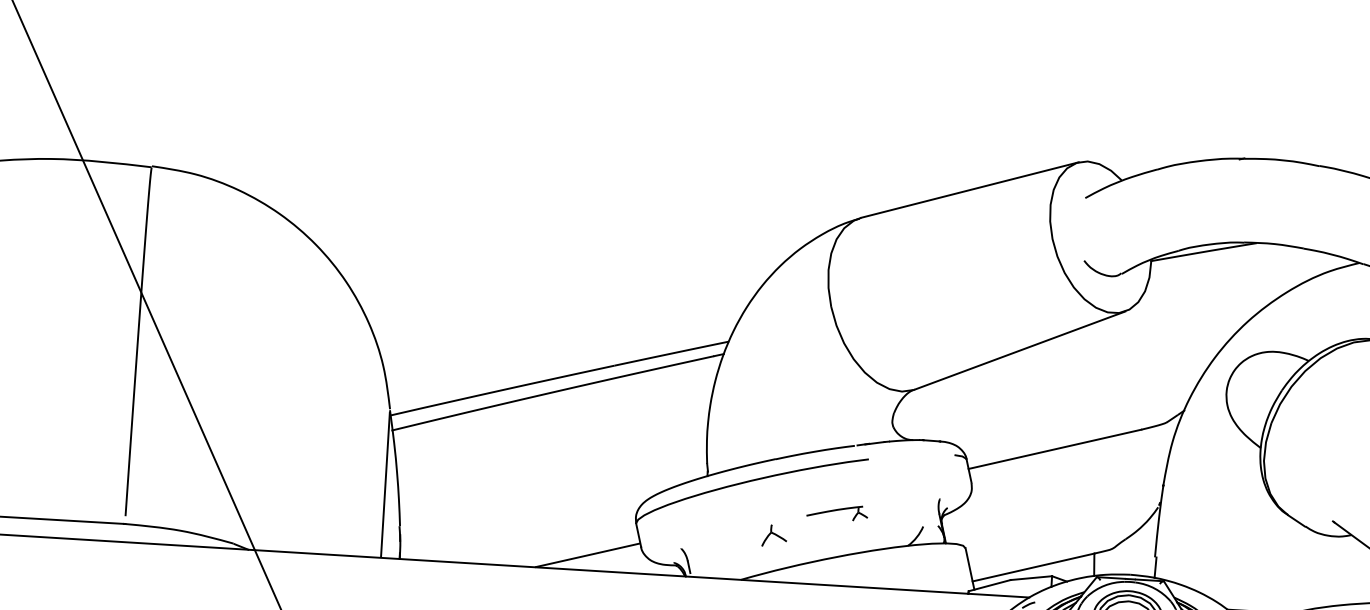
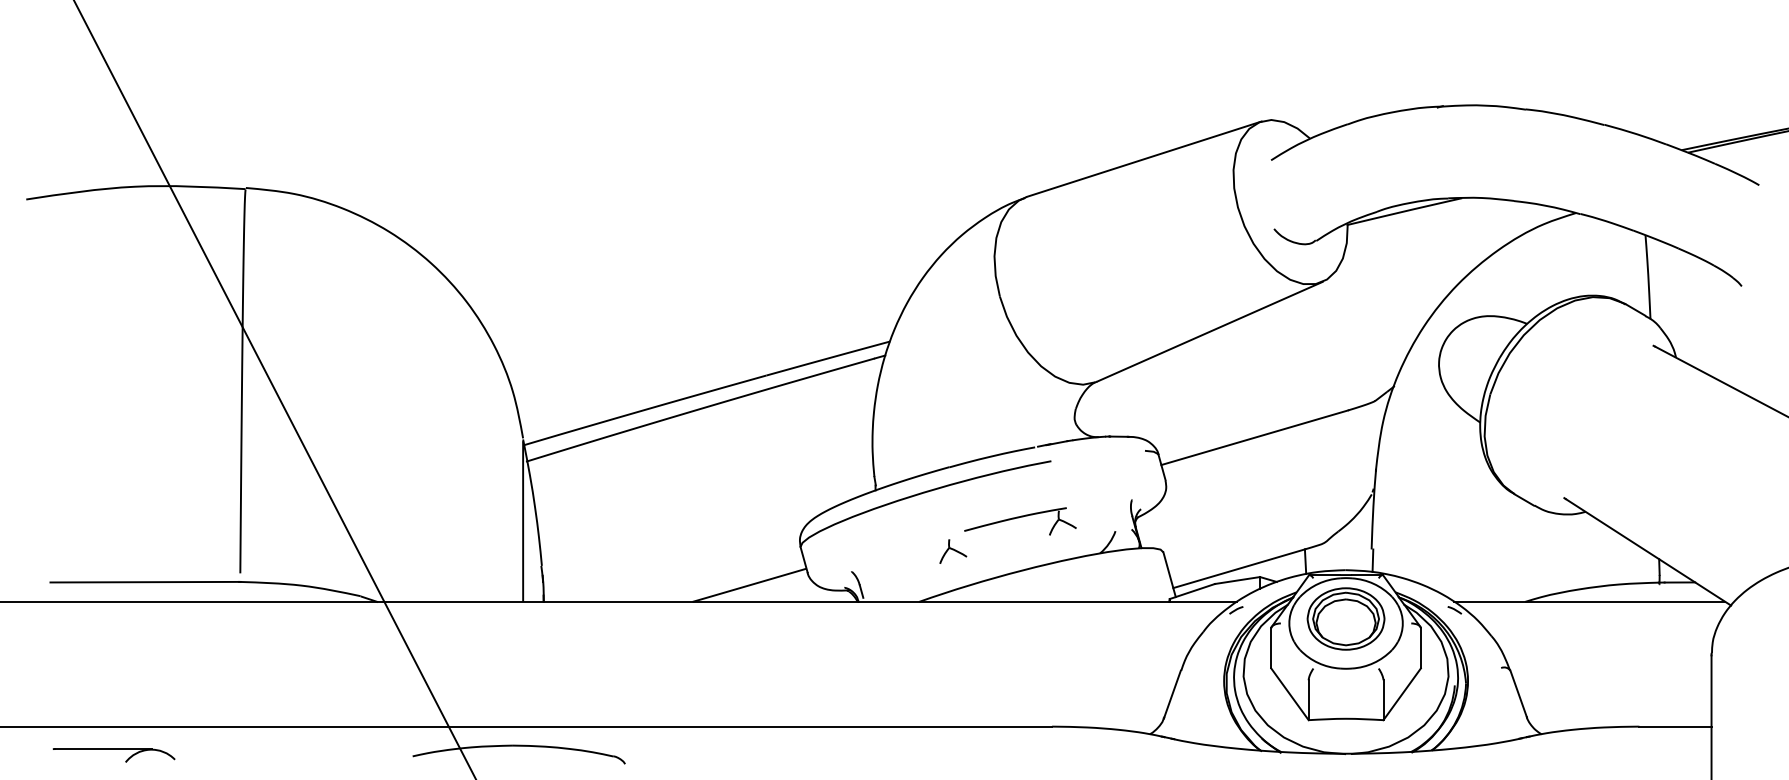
part: (837, 512) -> (1020, 521), size x1.67

